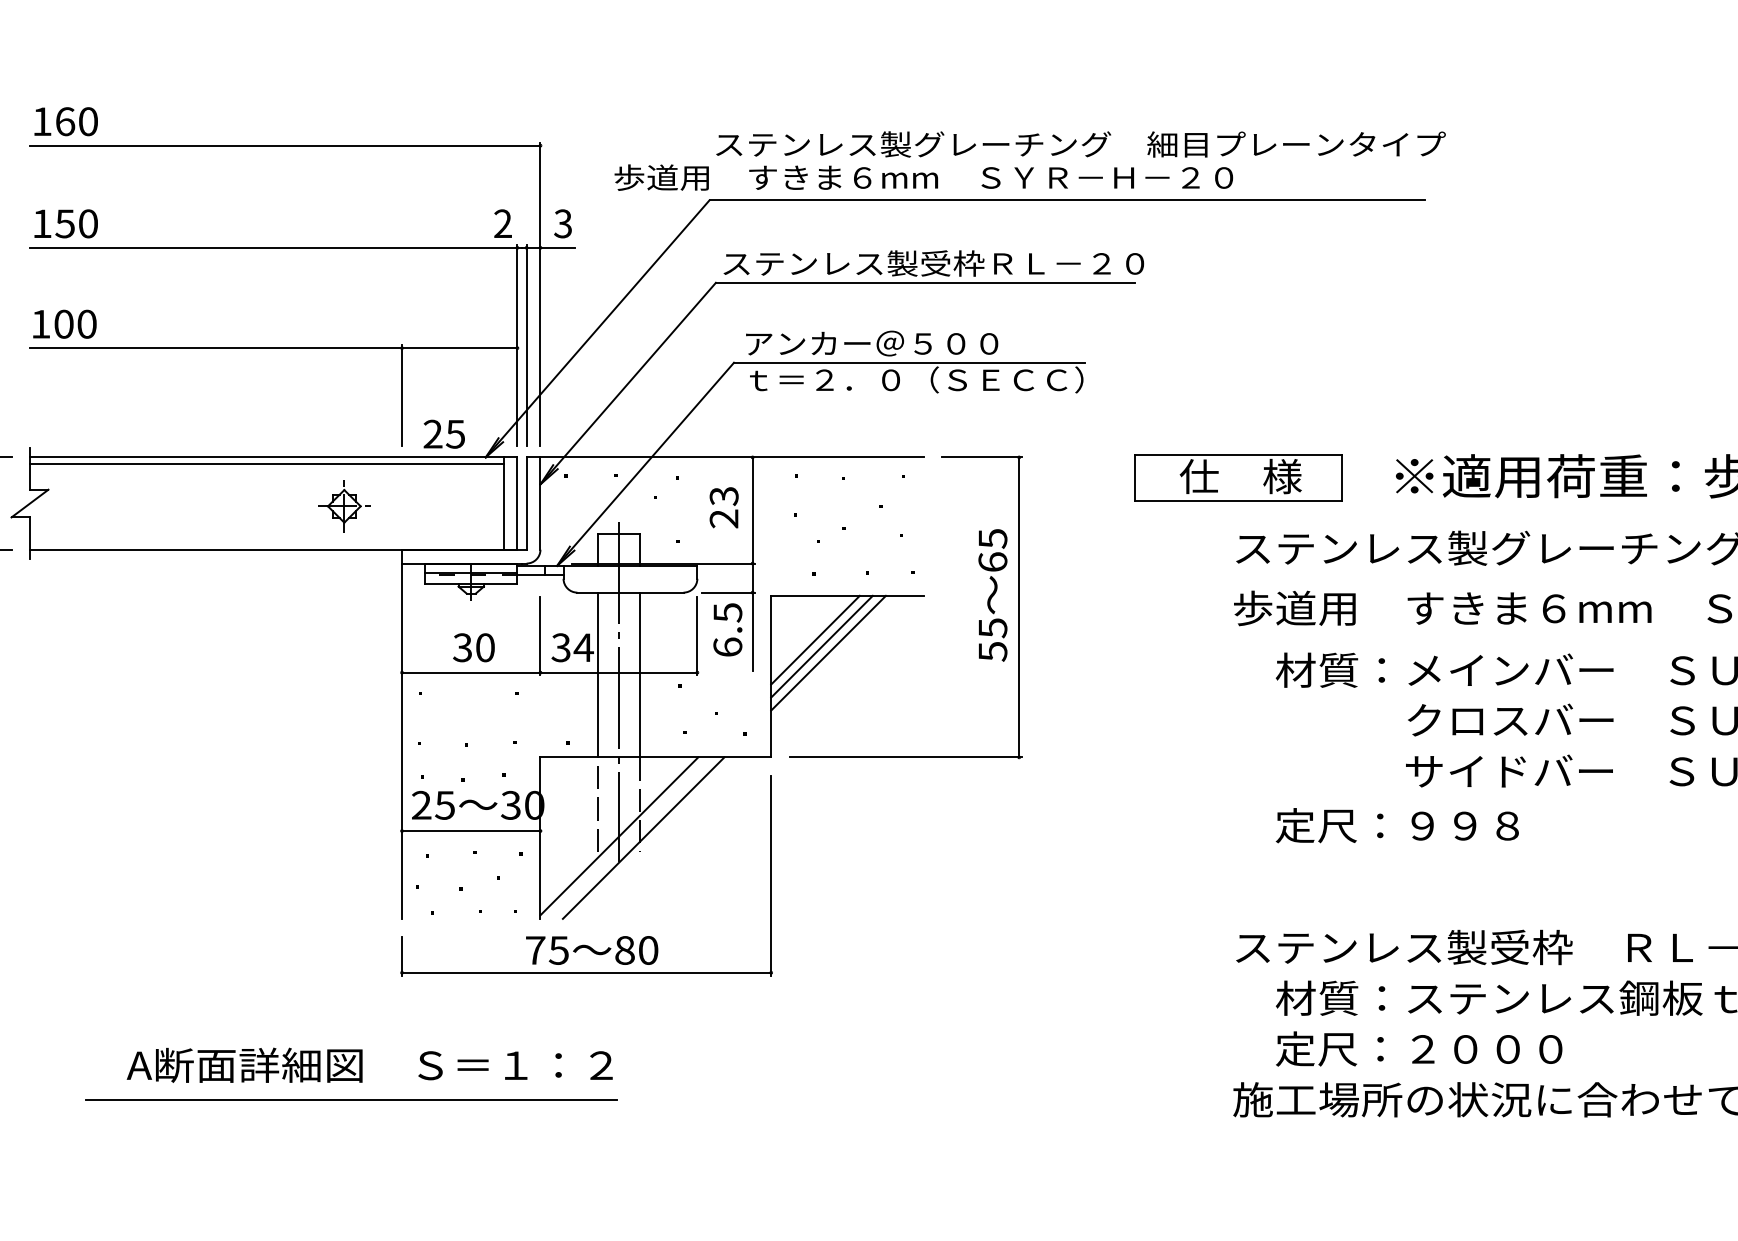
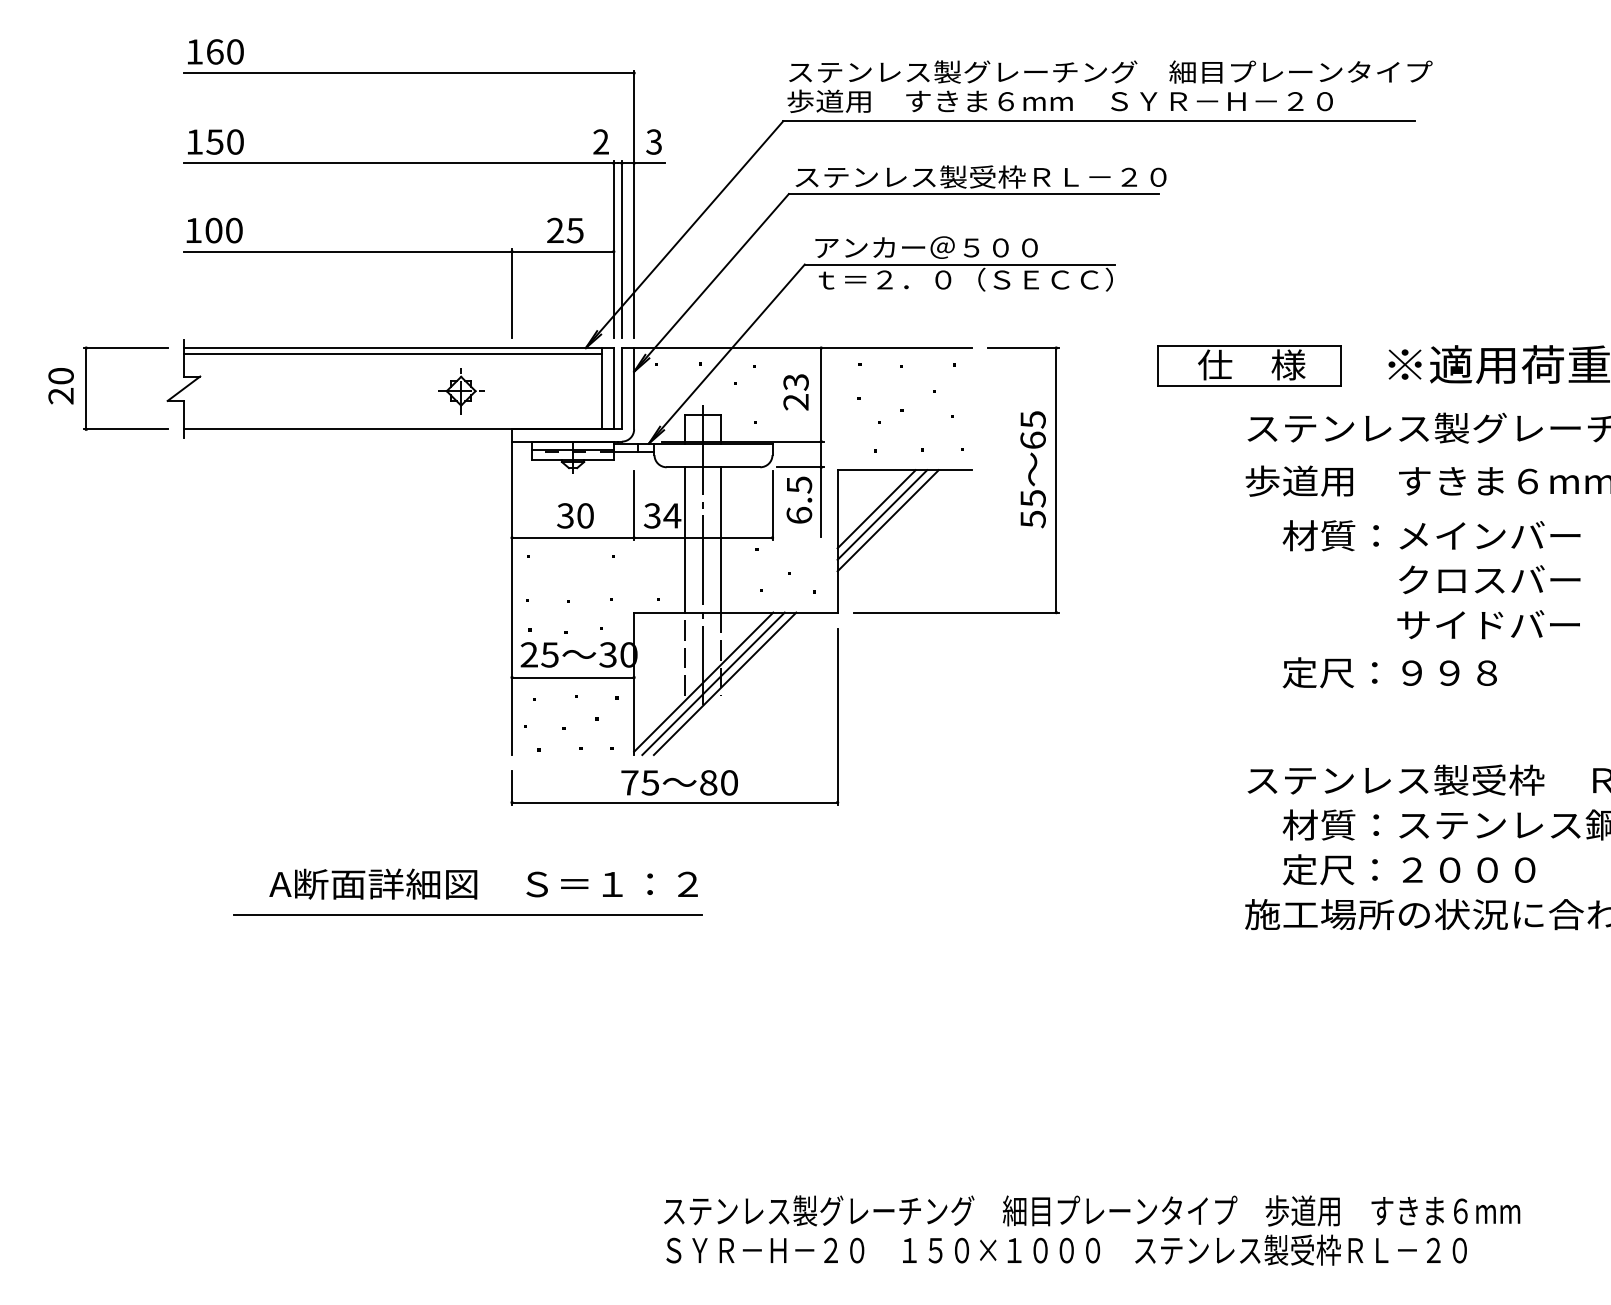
text: (923, 176) -> (1059, 100), moved
text: (444, 434) -> (565, 230), moved
line: (630, 837) -> (713, 683), added

